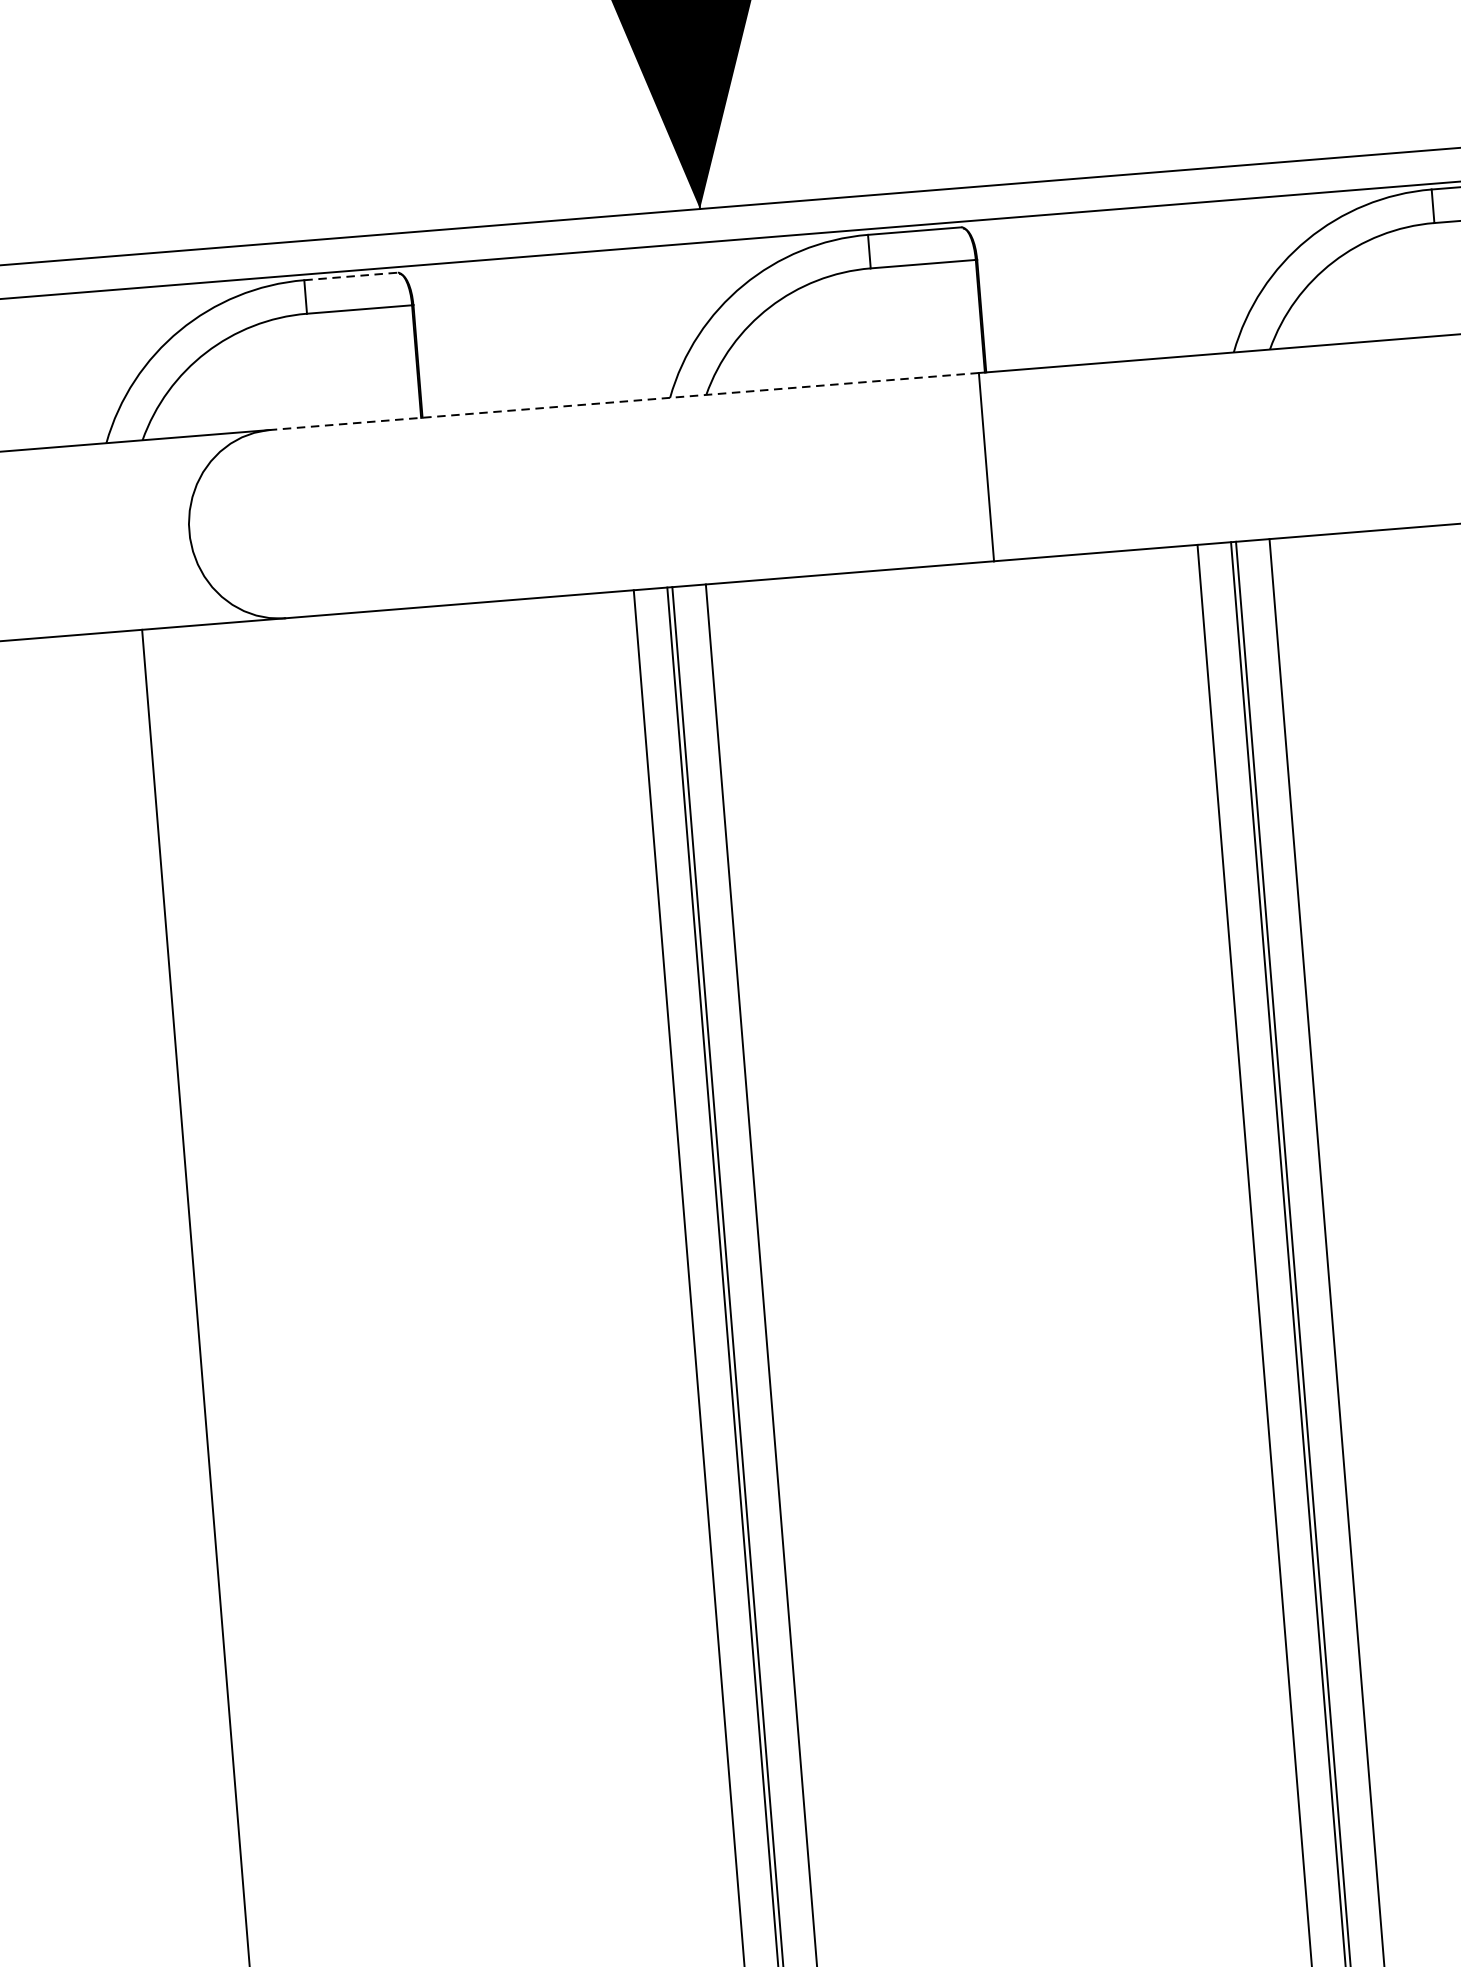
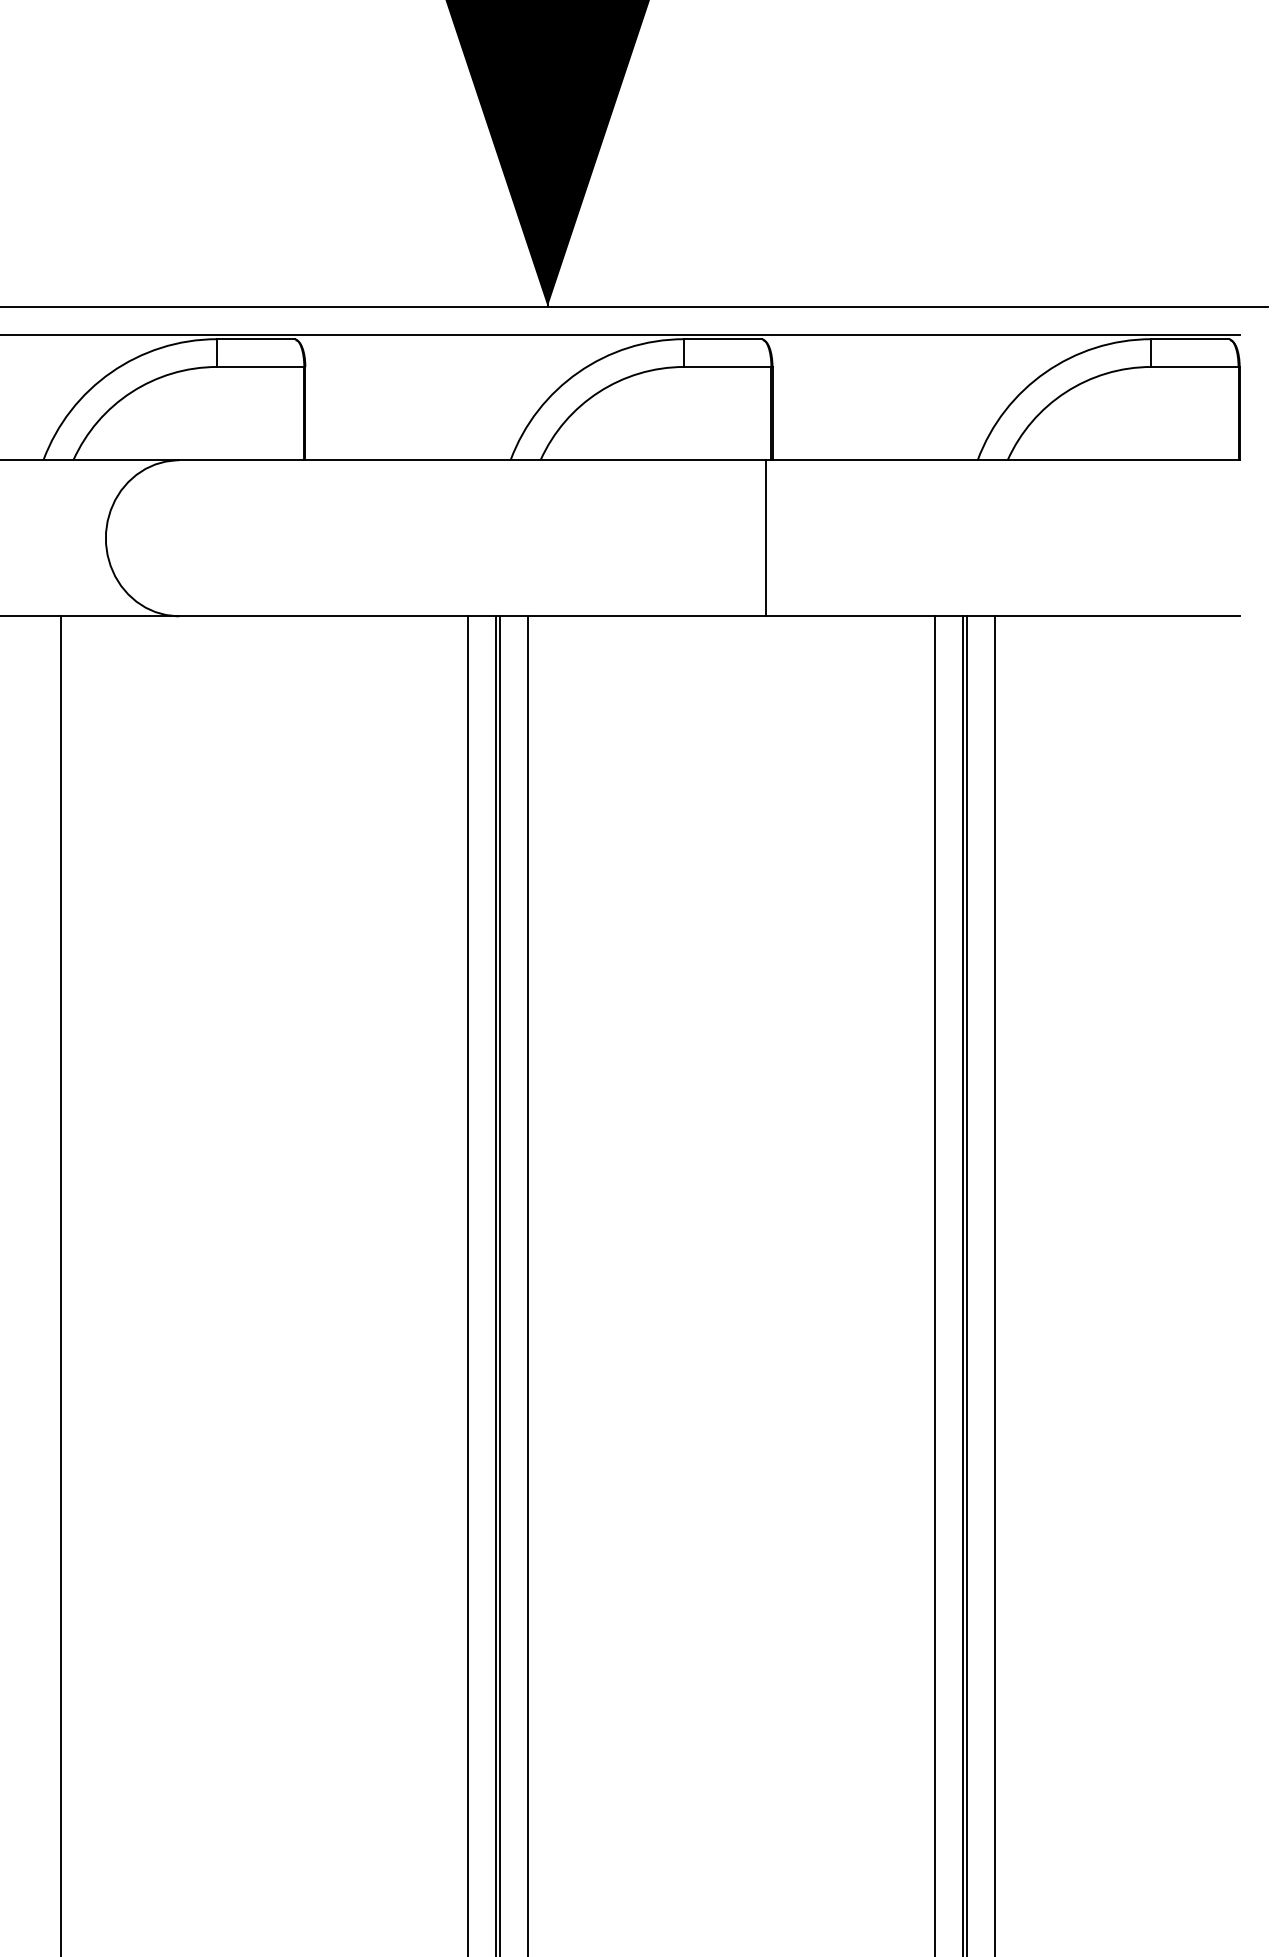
line: (350, 276) -> (255, 339), dashed -> solid
line: (624, 401) -> (472, 460), dashed -> solid

